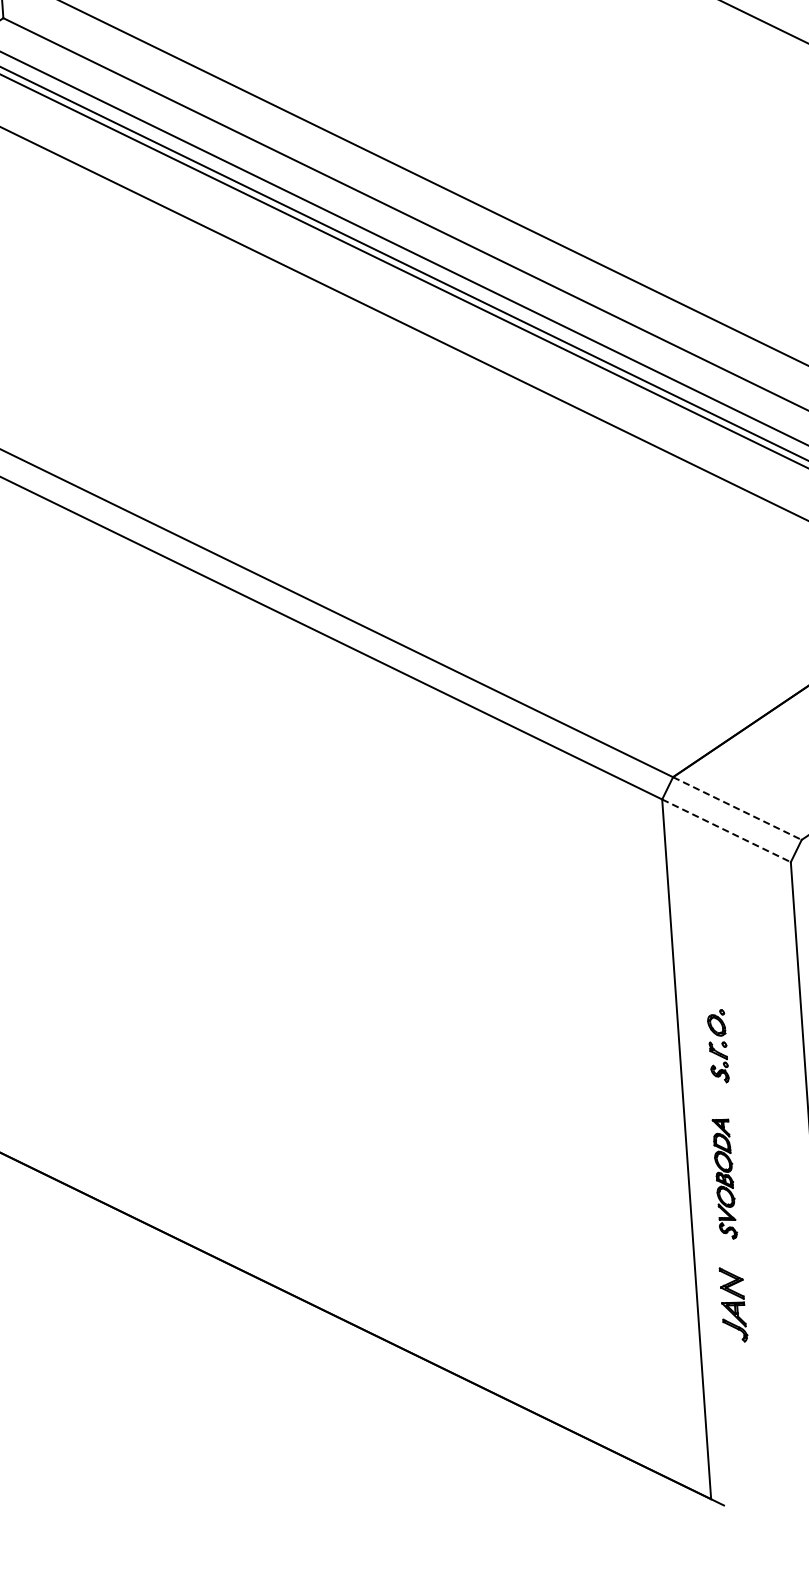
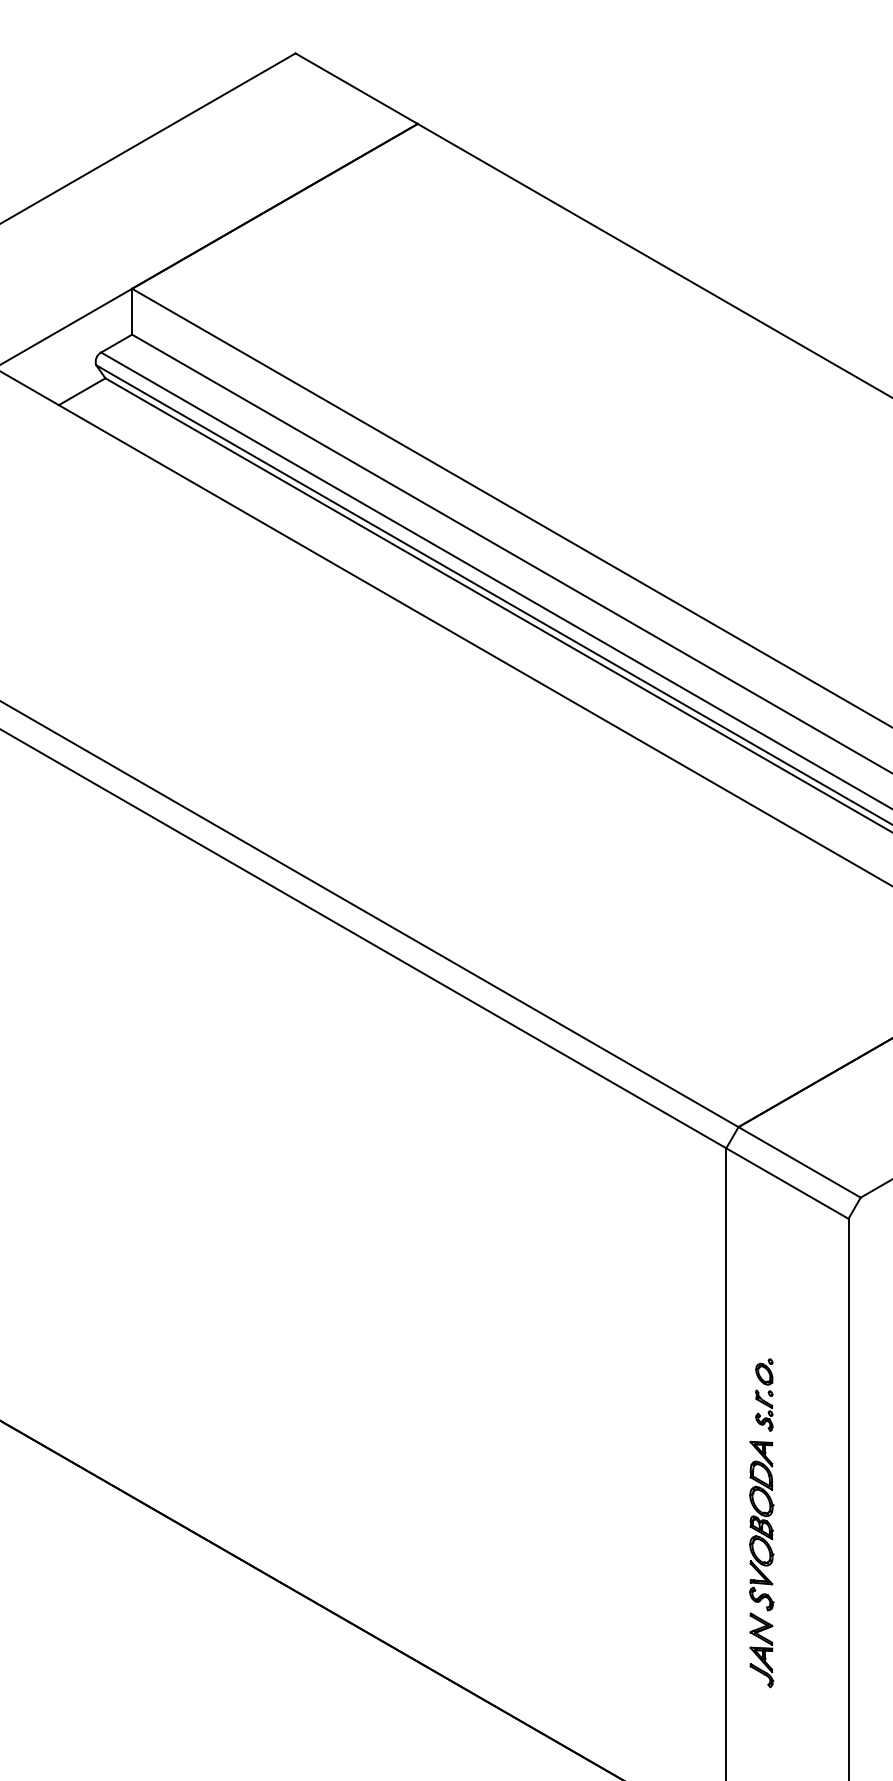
line: (737, 808) -> (799, 1162), dashed -> solid
line: (726, 830) -> (787, 1183), dashed -> solid
part: (724, 1178) -> (761, 1525), size x1.43

